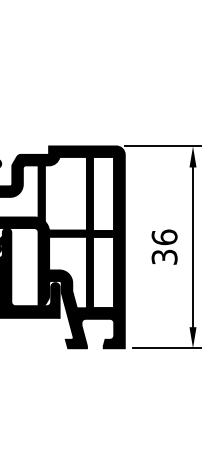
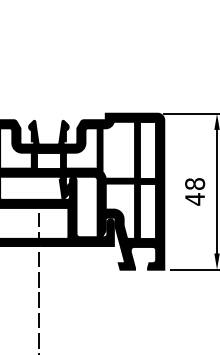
text: (165, 247) -> (195, 191), 36 -> 48

